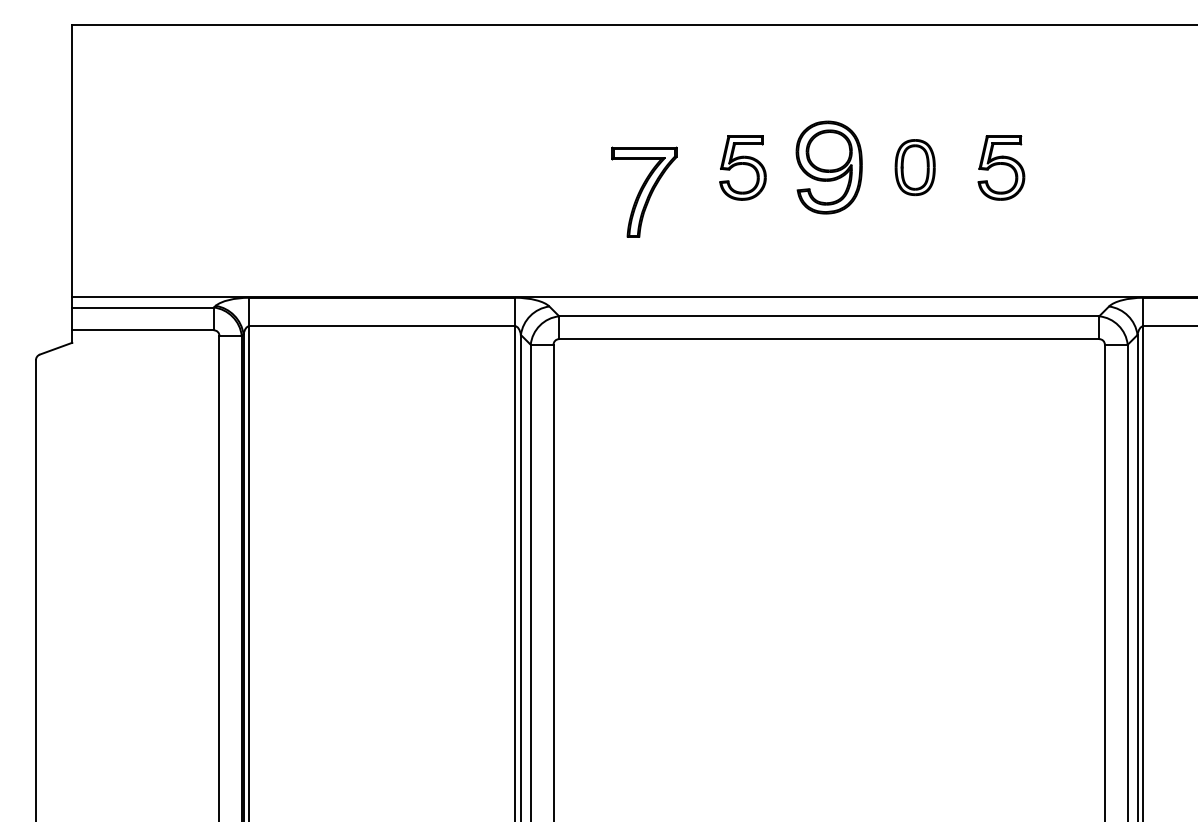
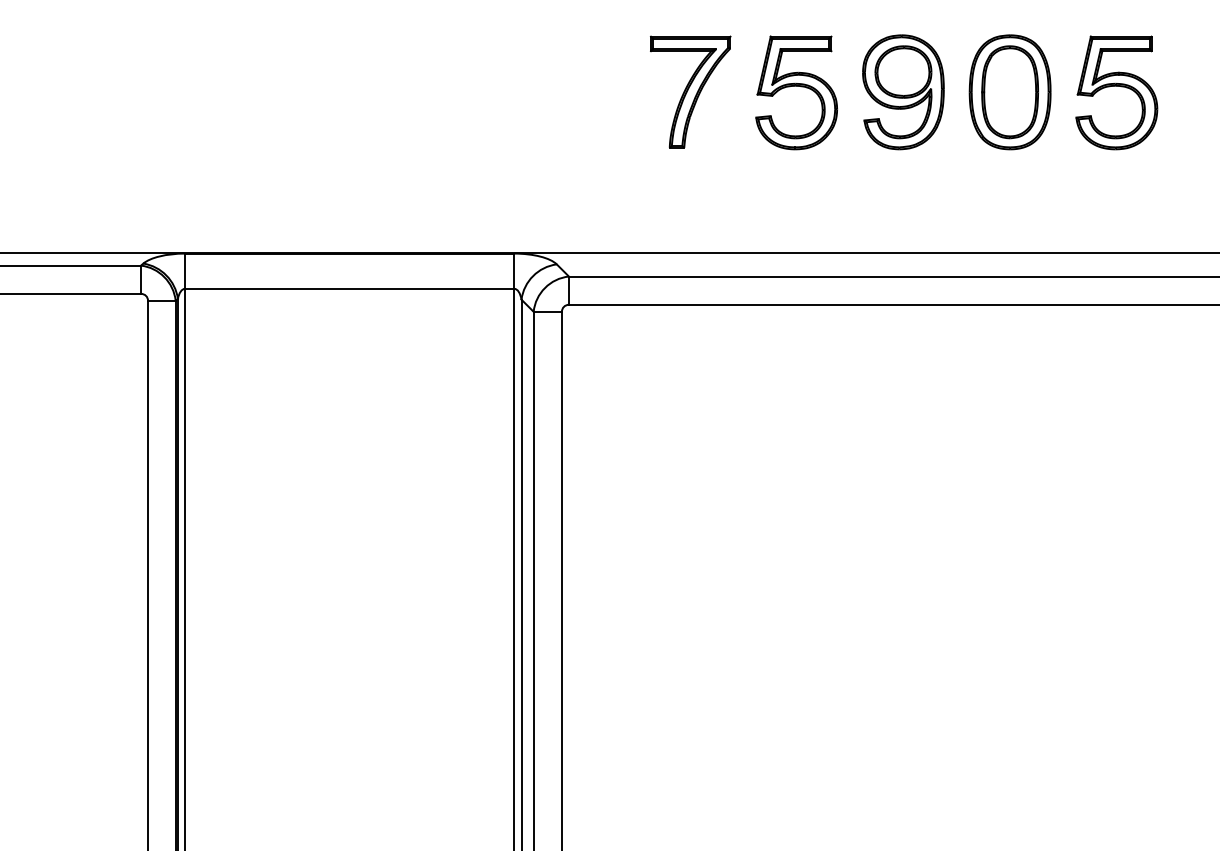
part: (742, 167) -> (795, 92), size x1.43
part: (914, 167) -> (1009, 92), size x1.67
part: (1001, 167) -> (1116, 92), size x1.43
part: (644, 191) -> (690, 90), moved

